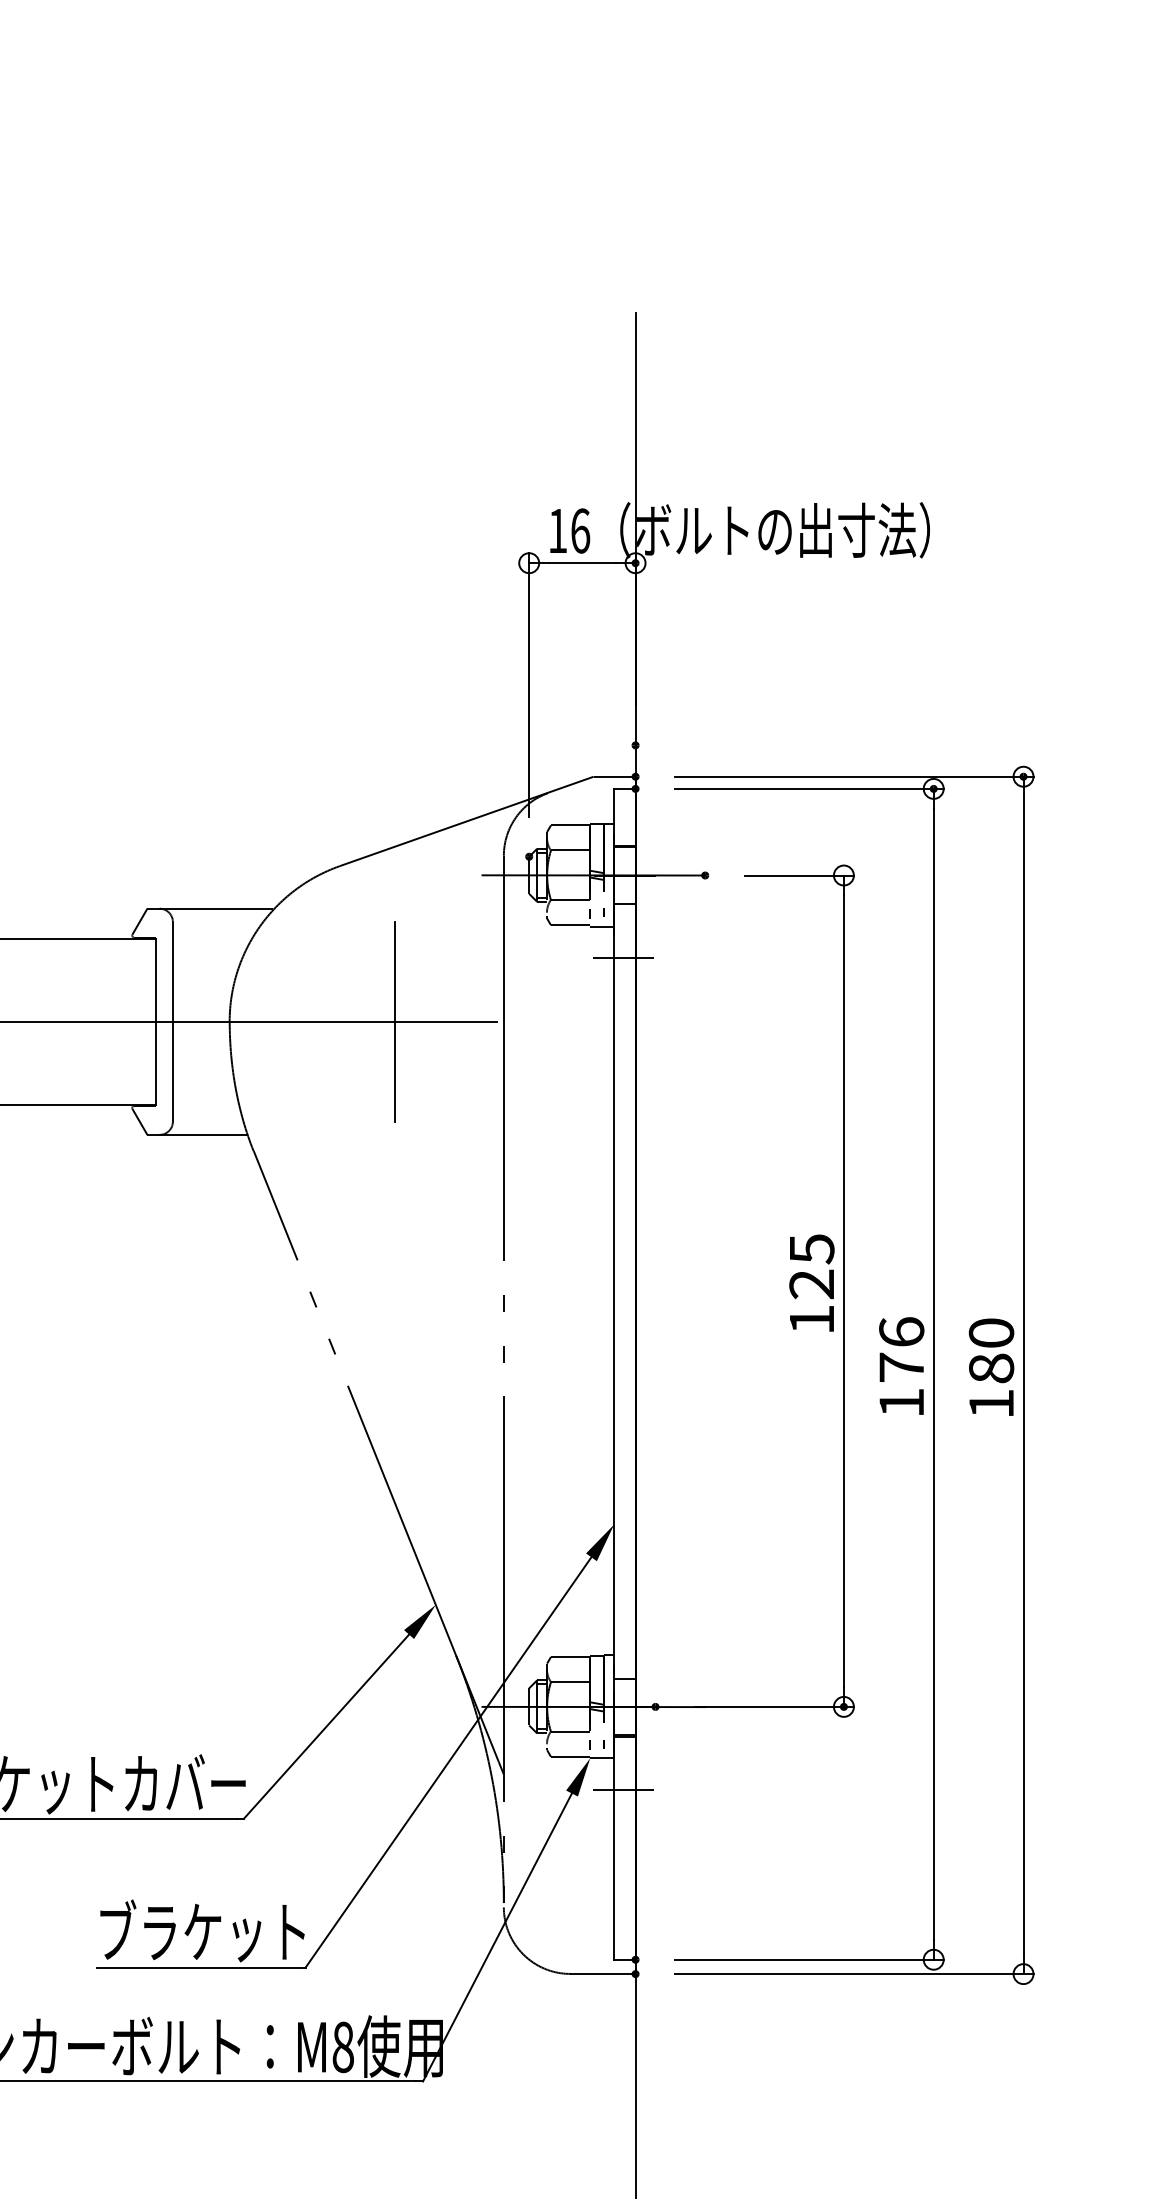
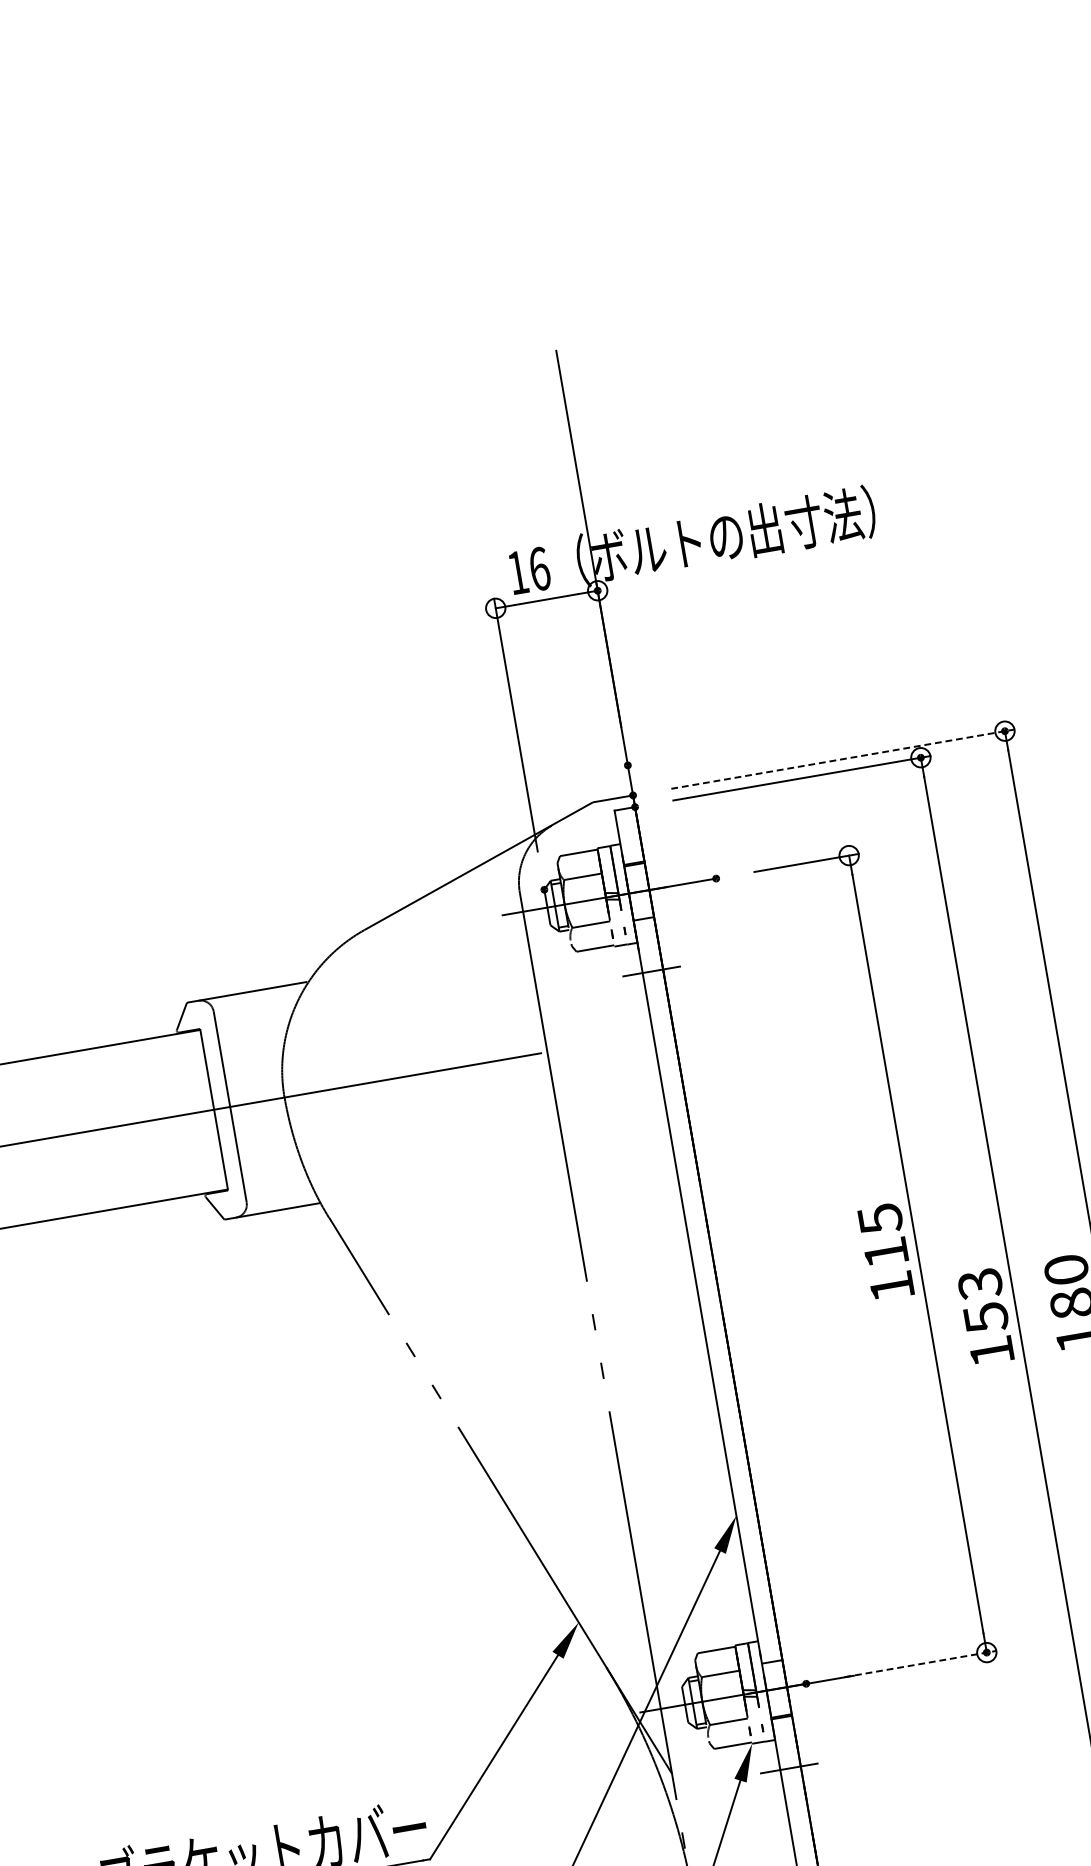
line: (854, 776) -> (842, 758), solid -> dashed
line: (394, 1021) -> (442, 1069), removed
text: (811, 1284) -> (885, 1253), 125 -> 115
text: (901, 1350) -> (983, 1301), 176 -> 153
line: (775, 1706) -> (921, 1663), solid -> dashed

